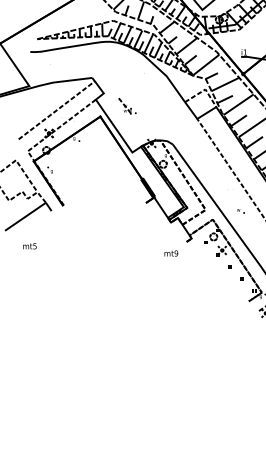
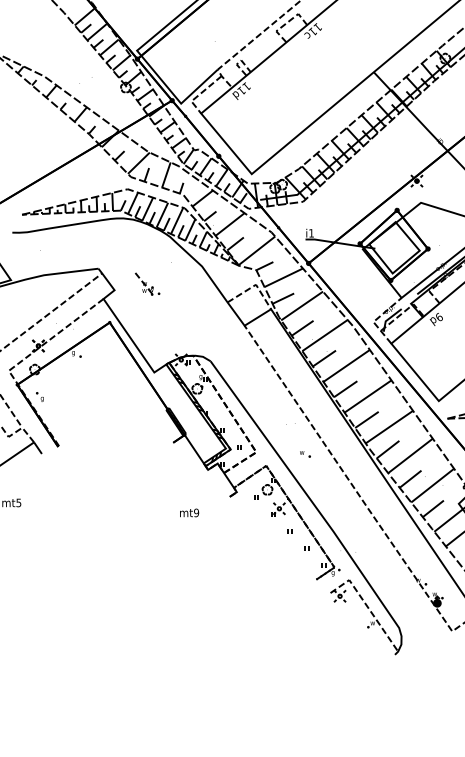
part: (127, 105) -> (147, 283), moved
hatch: (175, 182) -> (214, 413), added
text: (171, 253) -> (189, 512), moved

